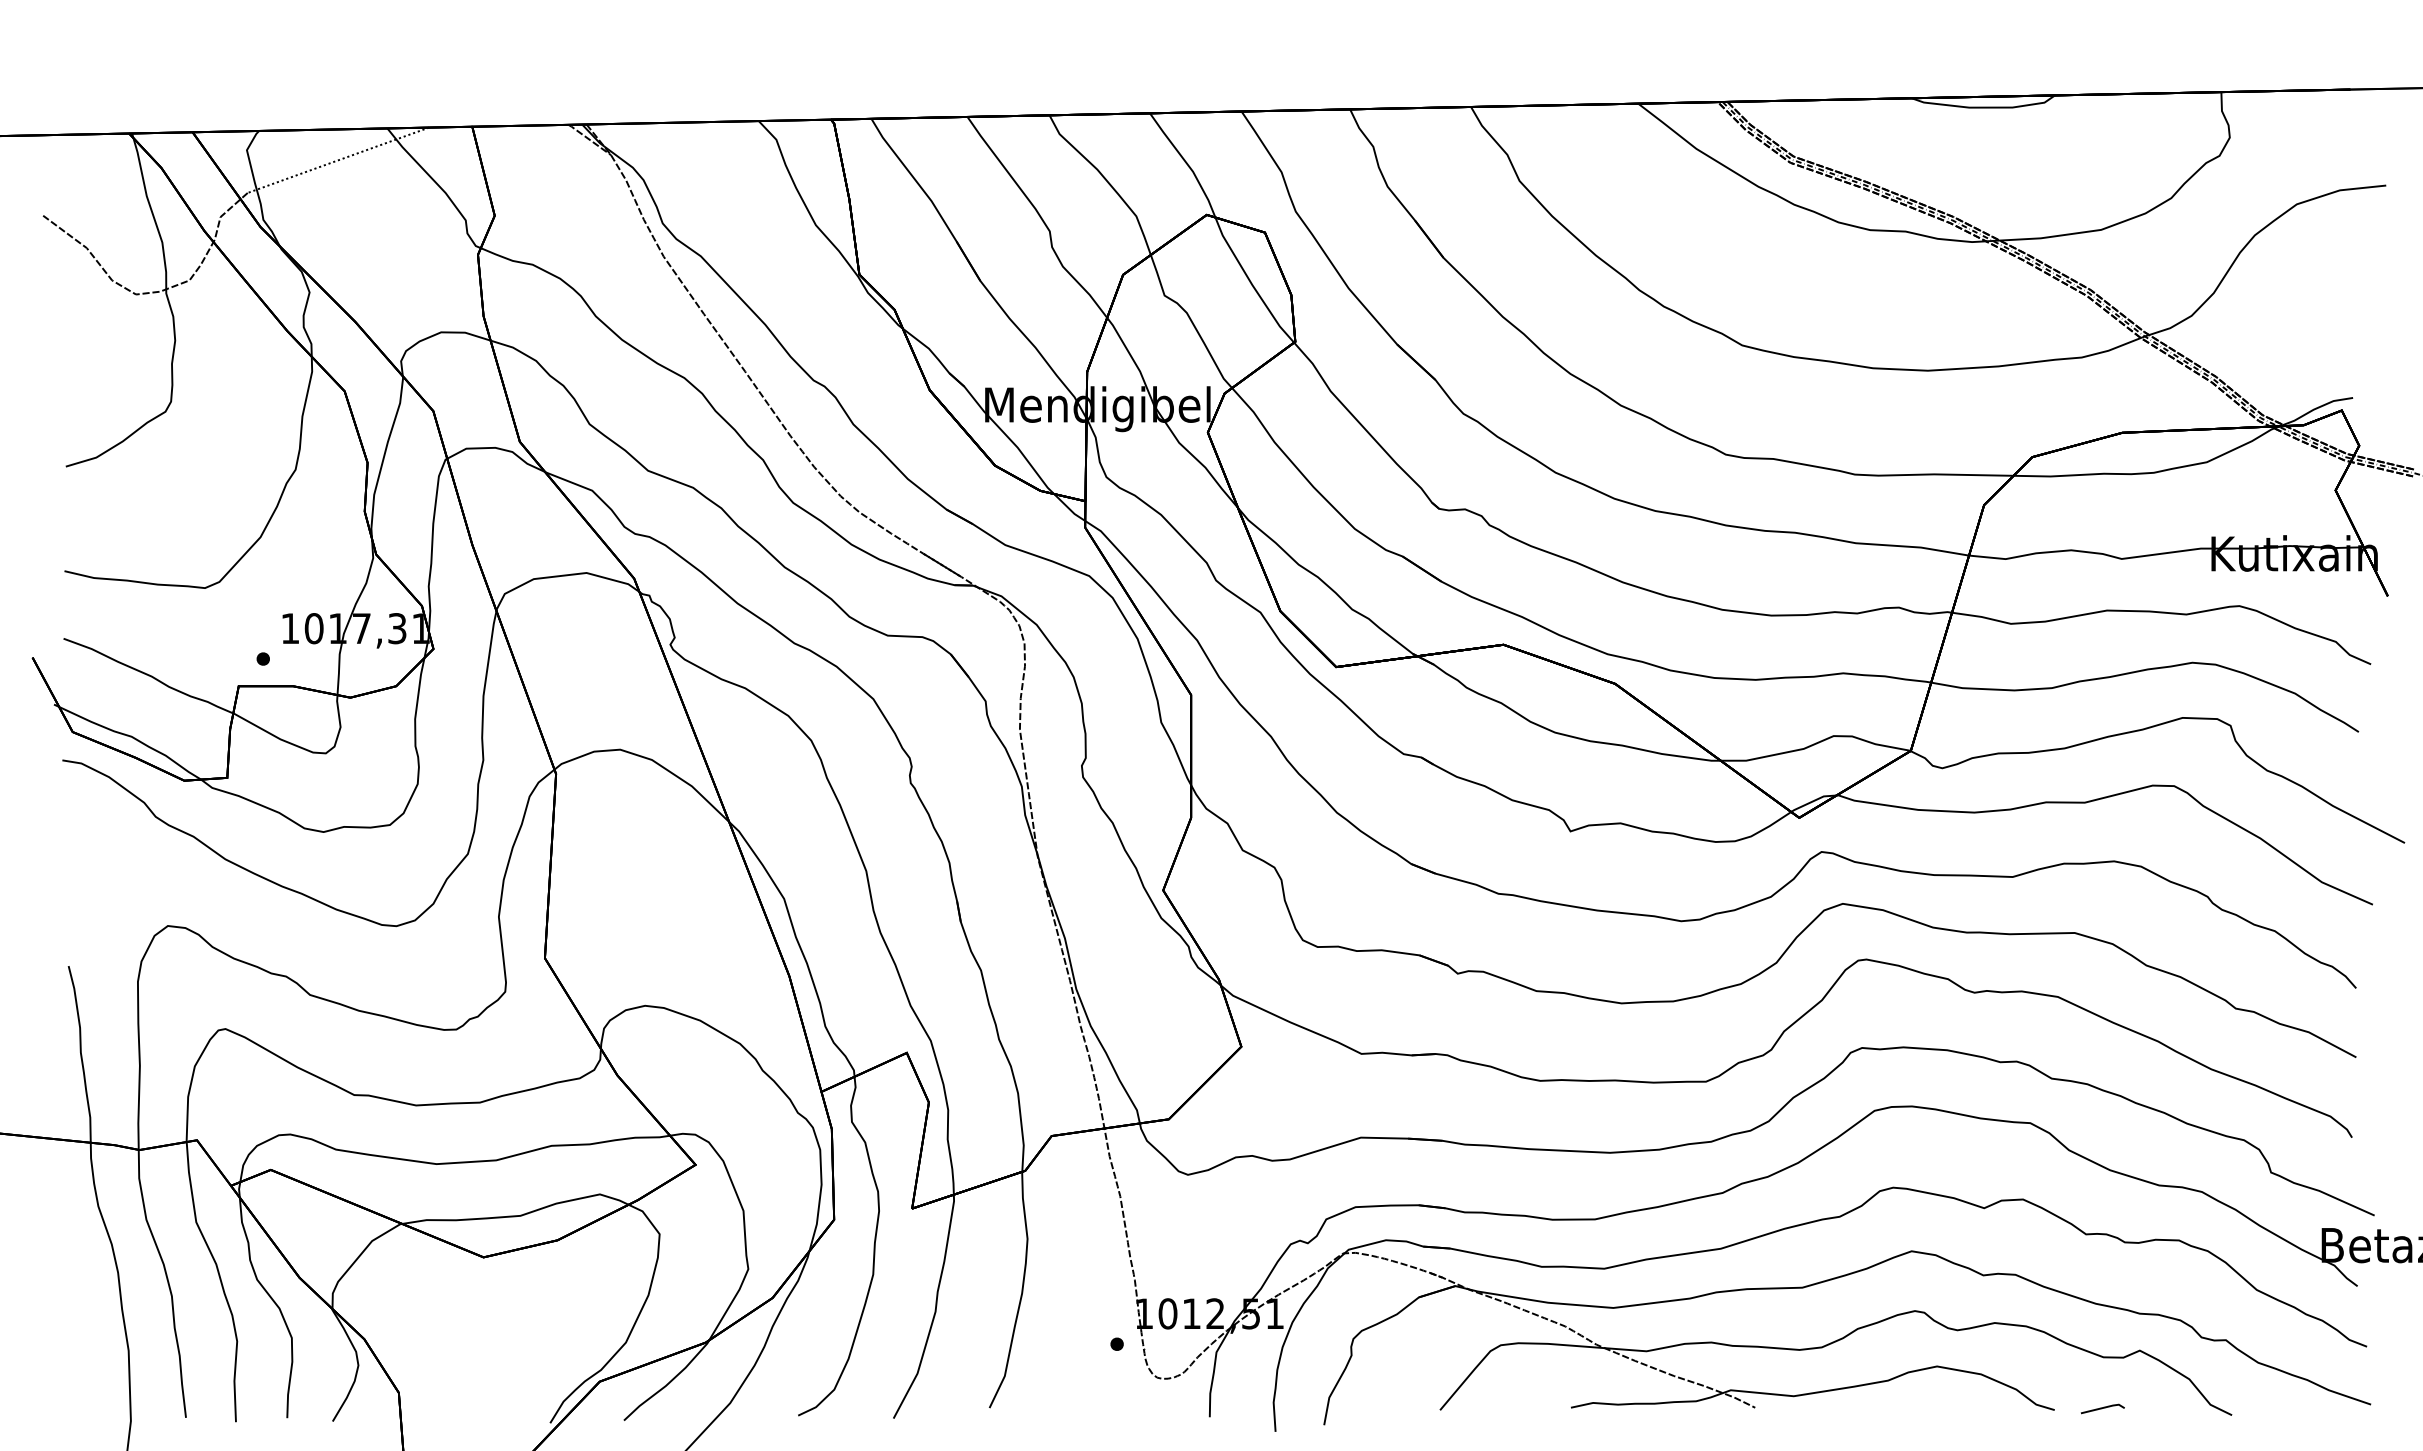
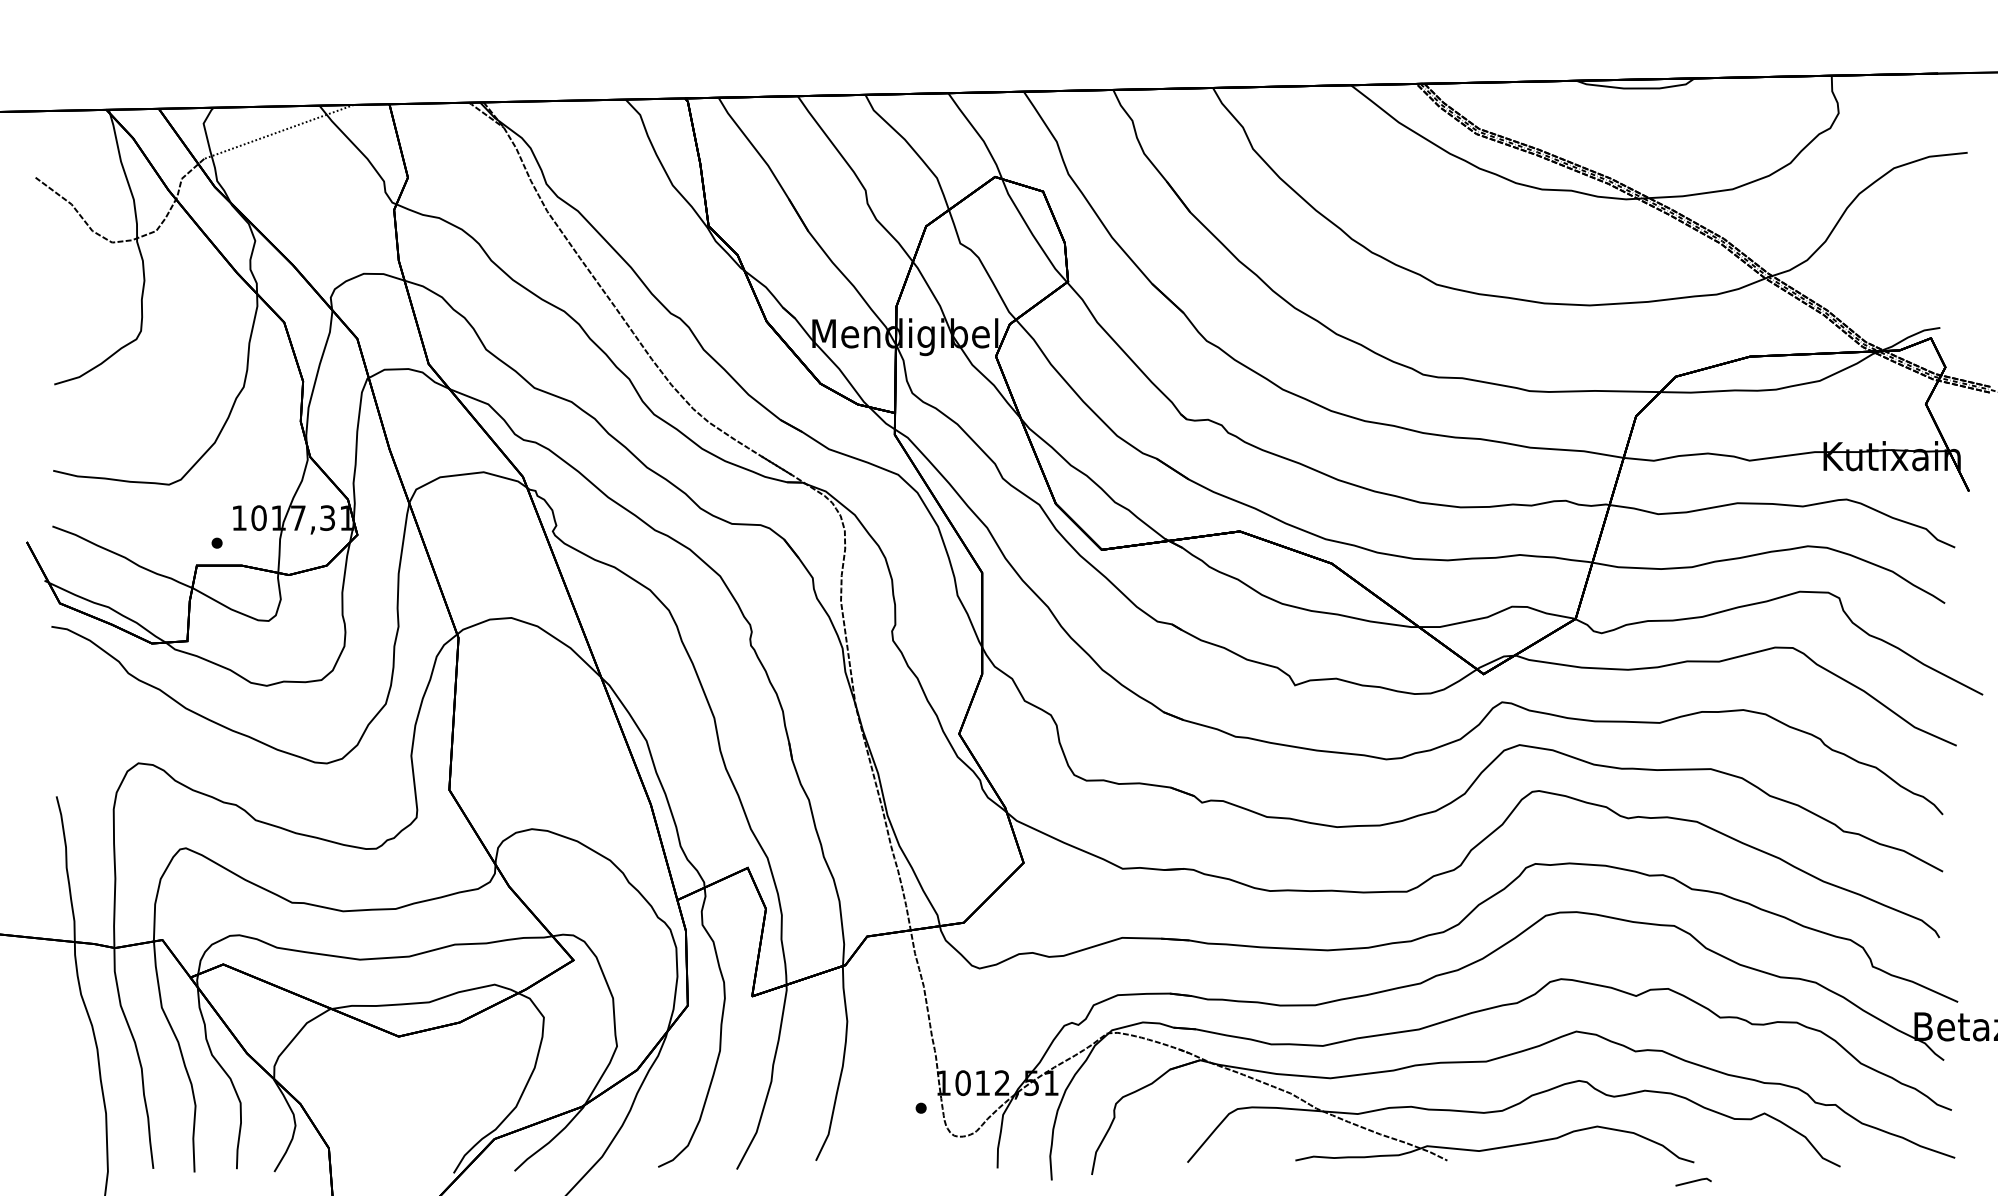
line: (2102, 1408) -> (1693, 1181), moved

